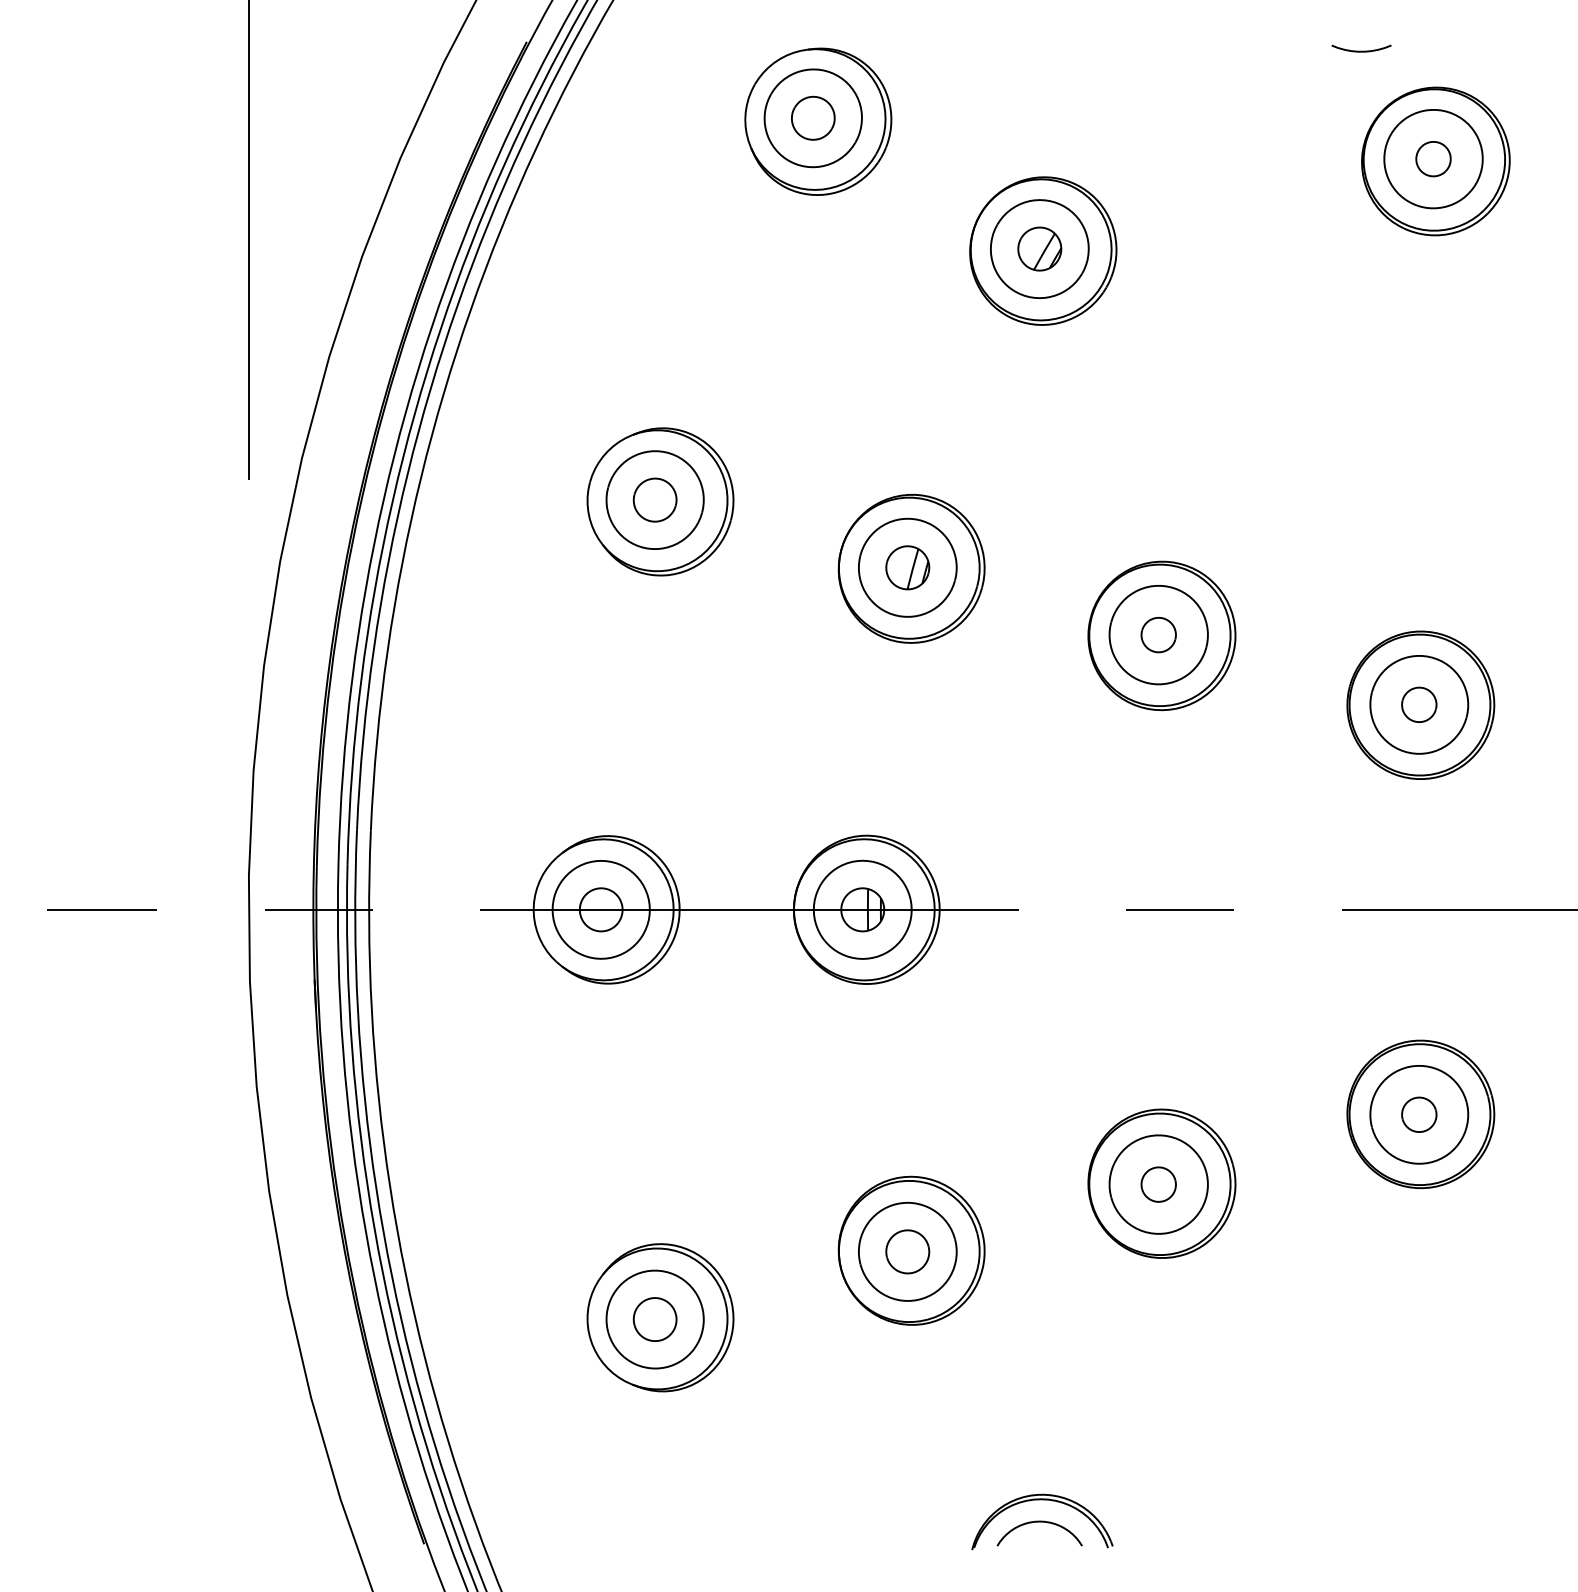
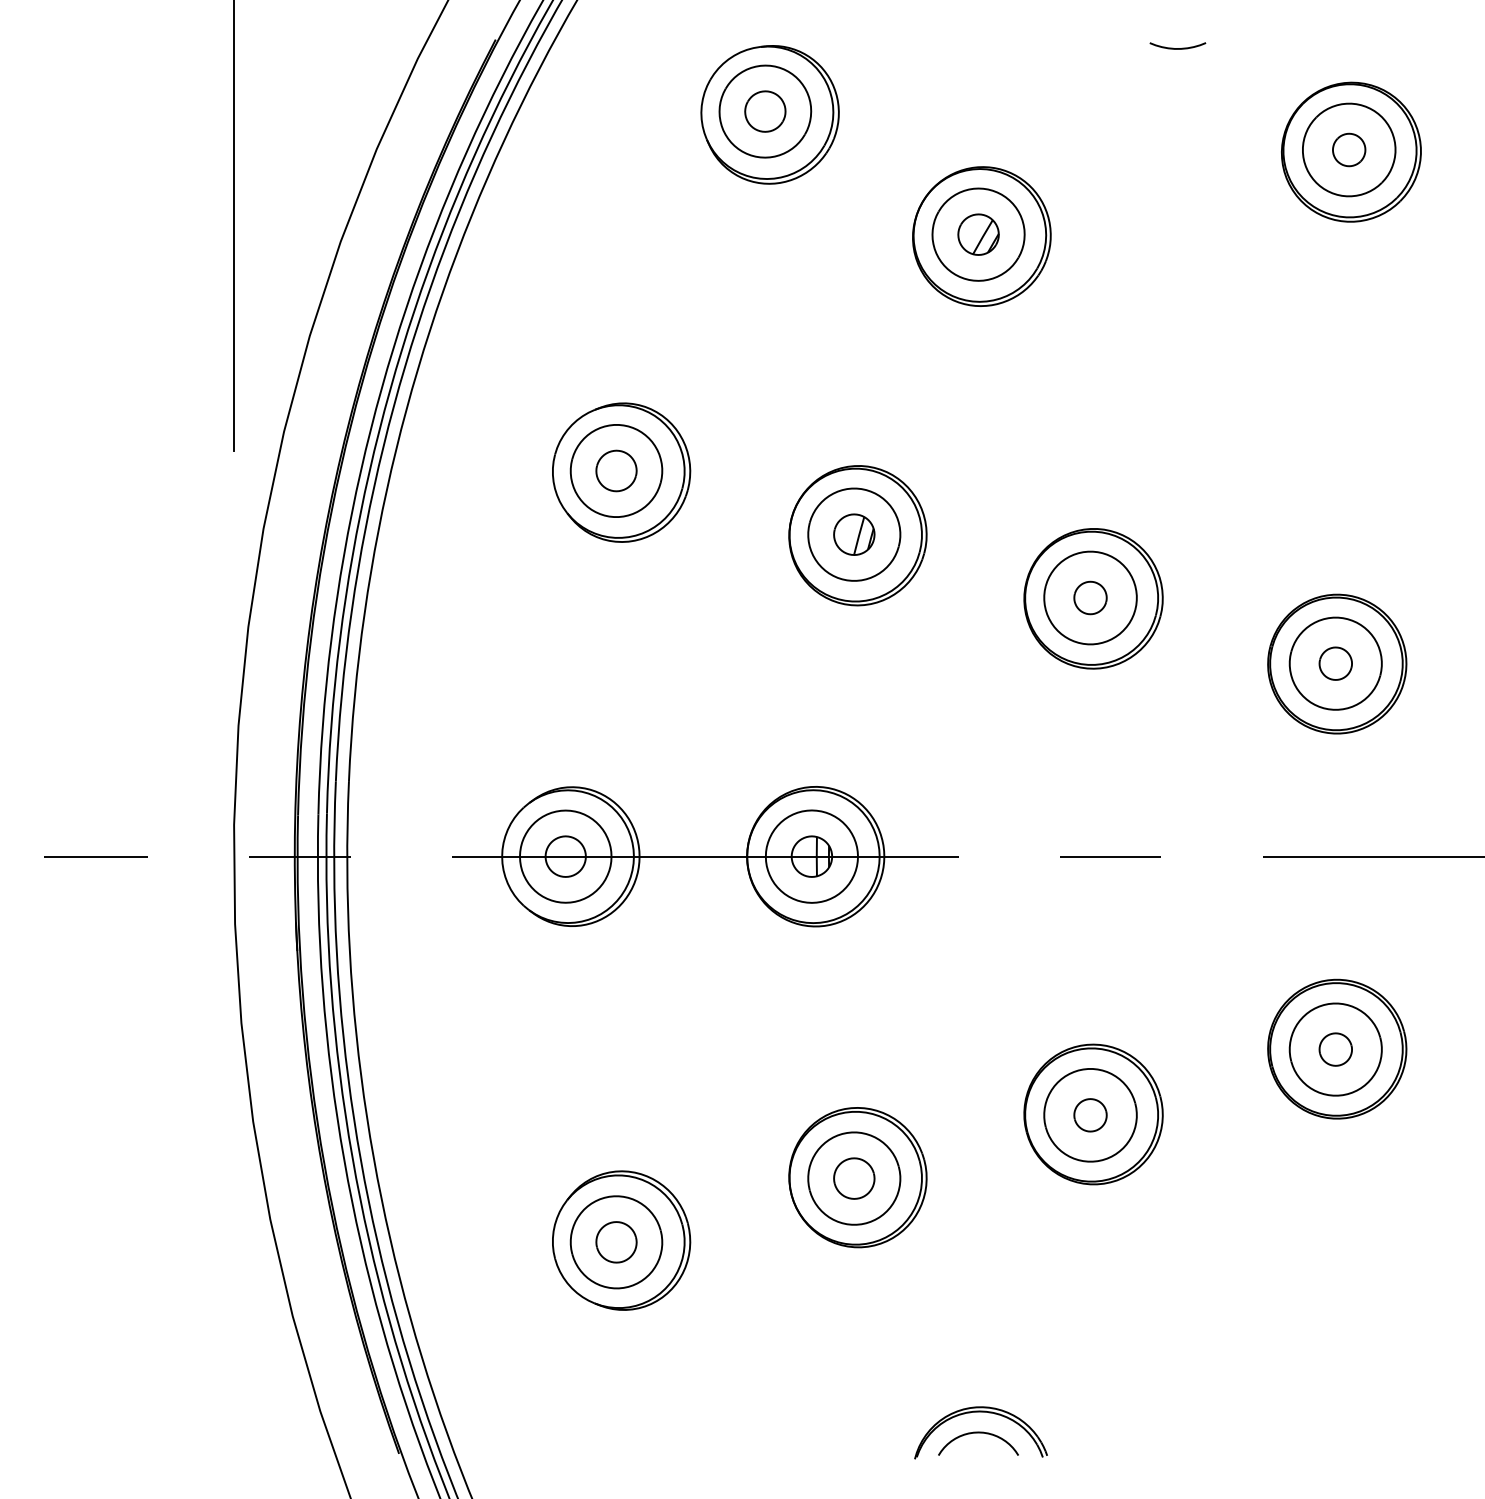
curve: (1361, 50) -> (1177, 47), moved

